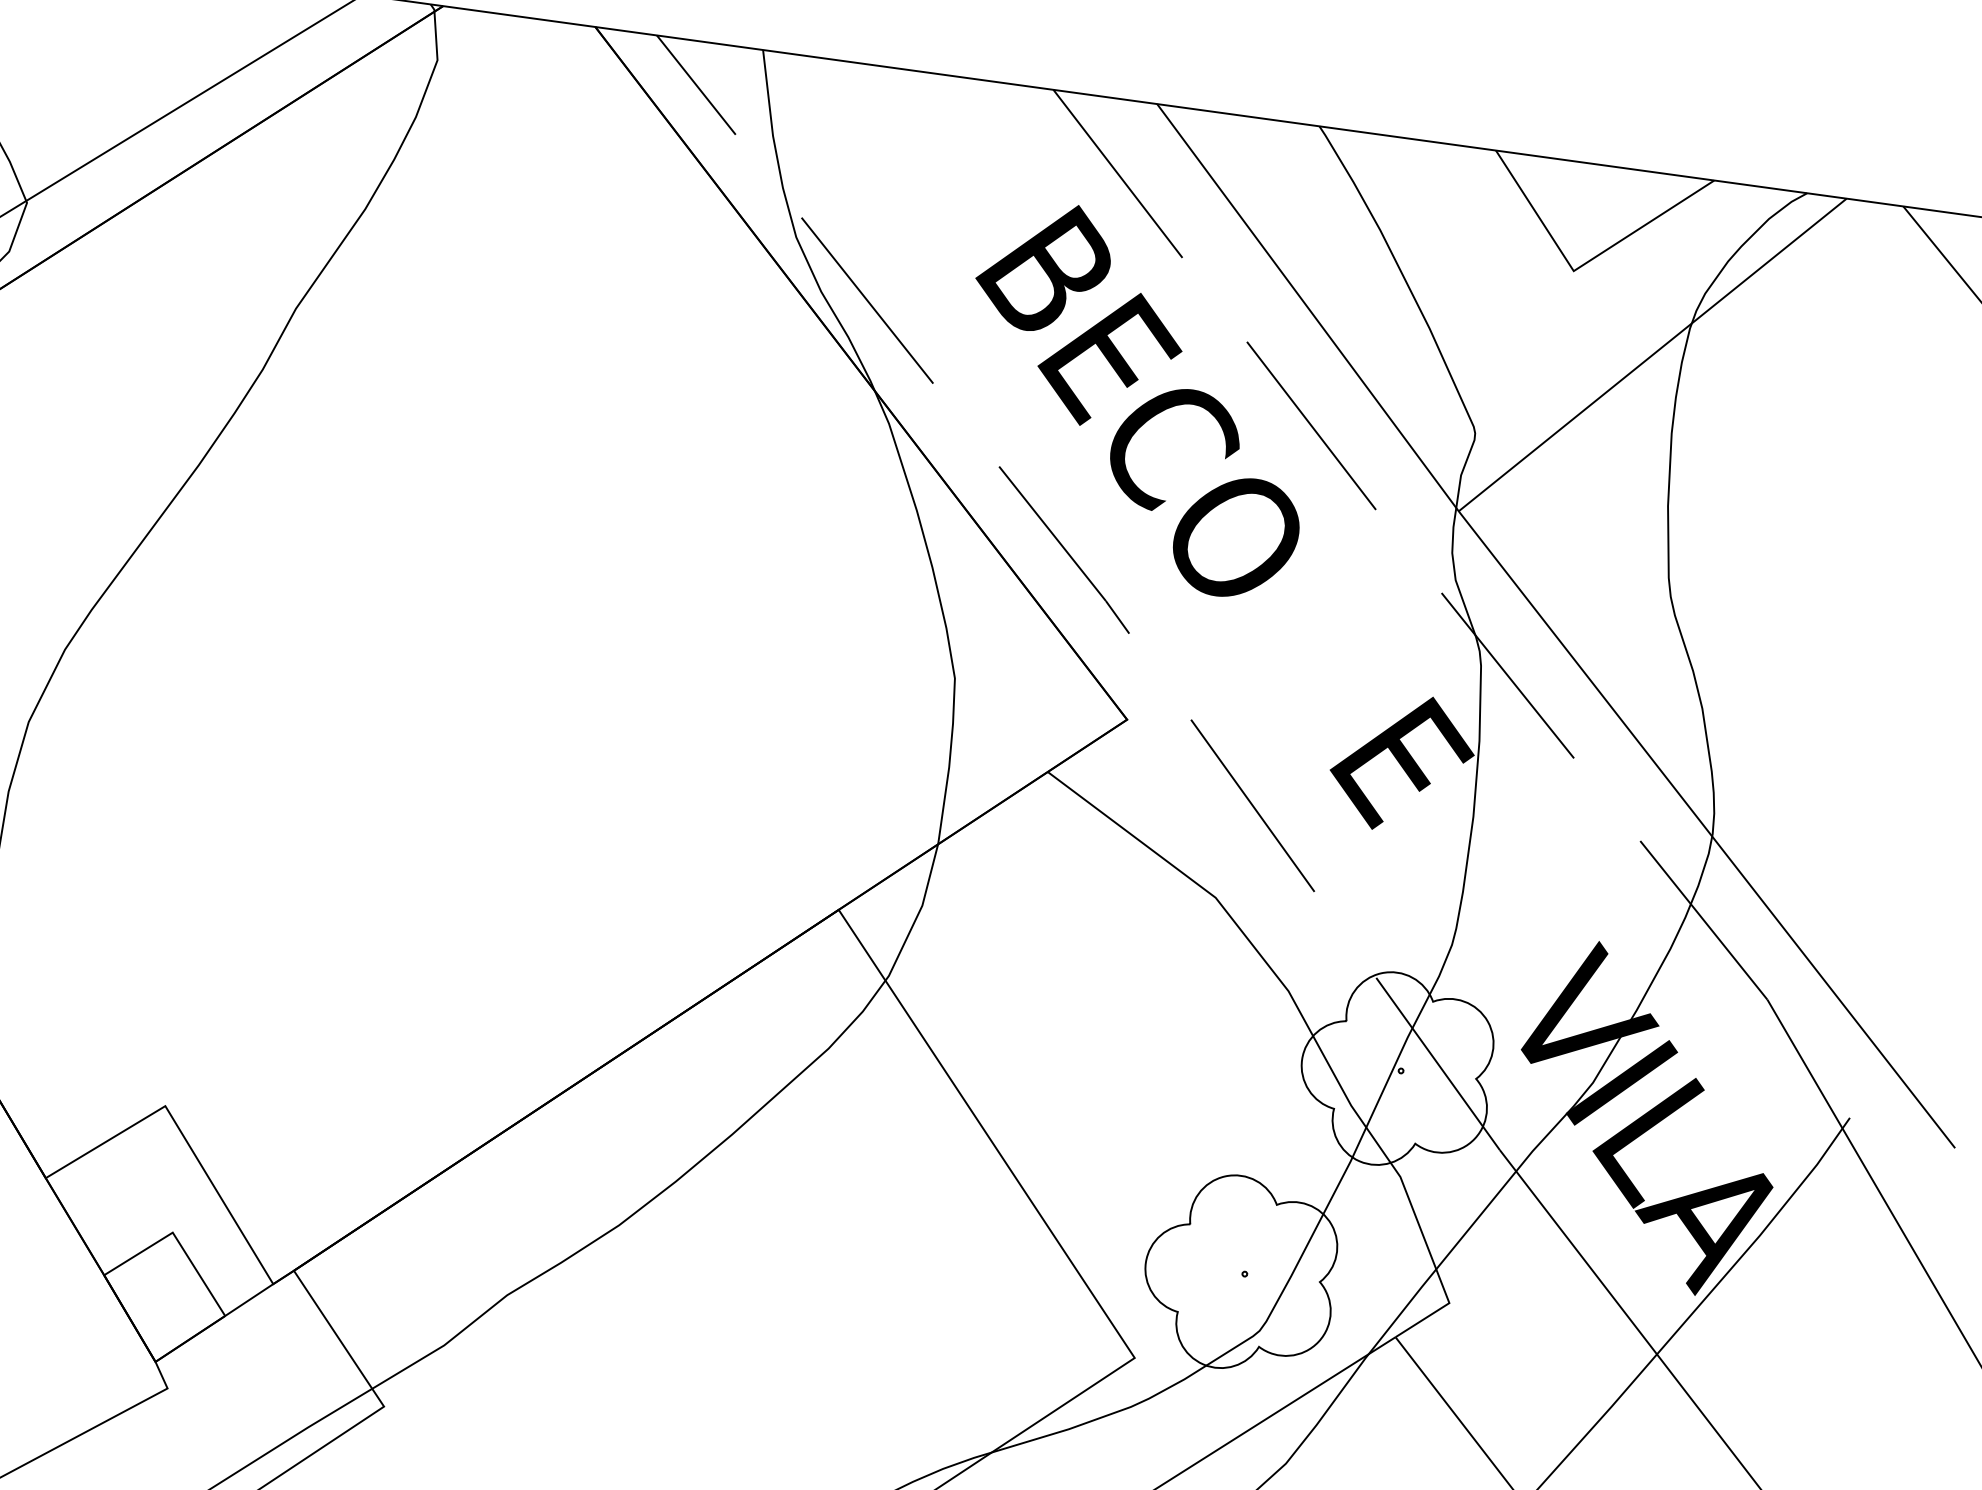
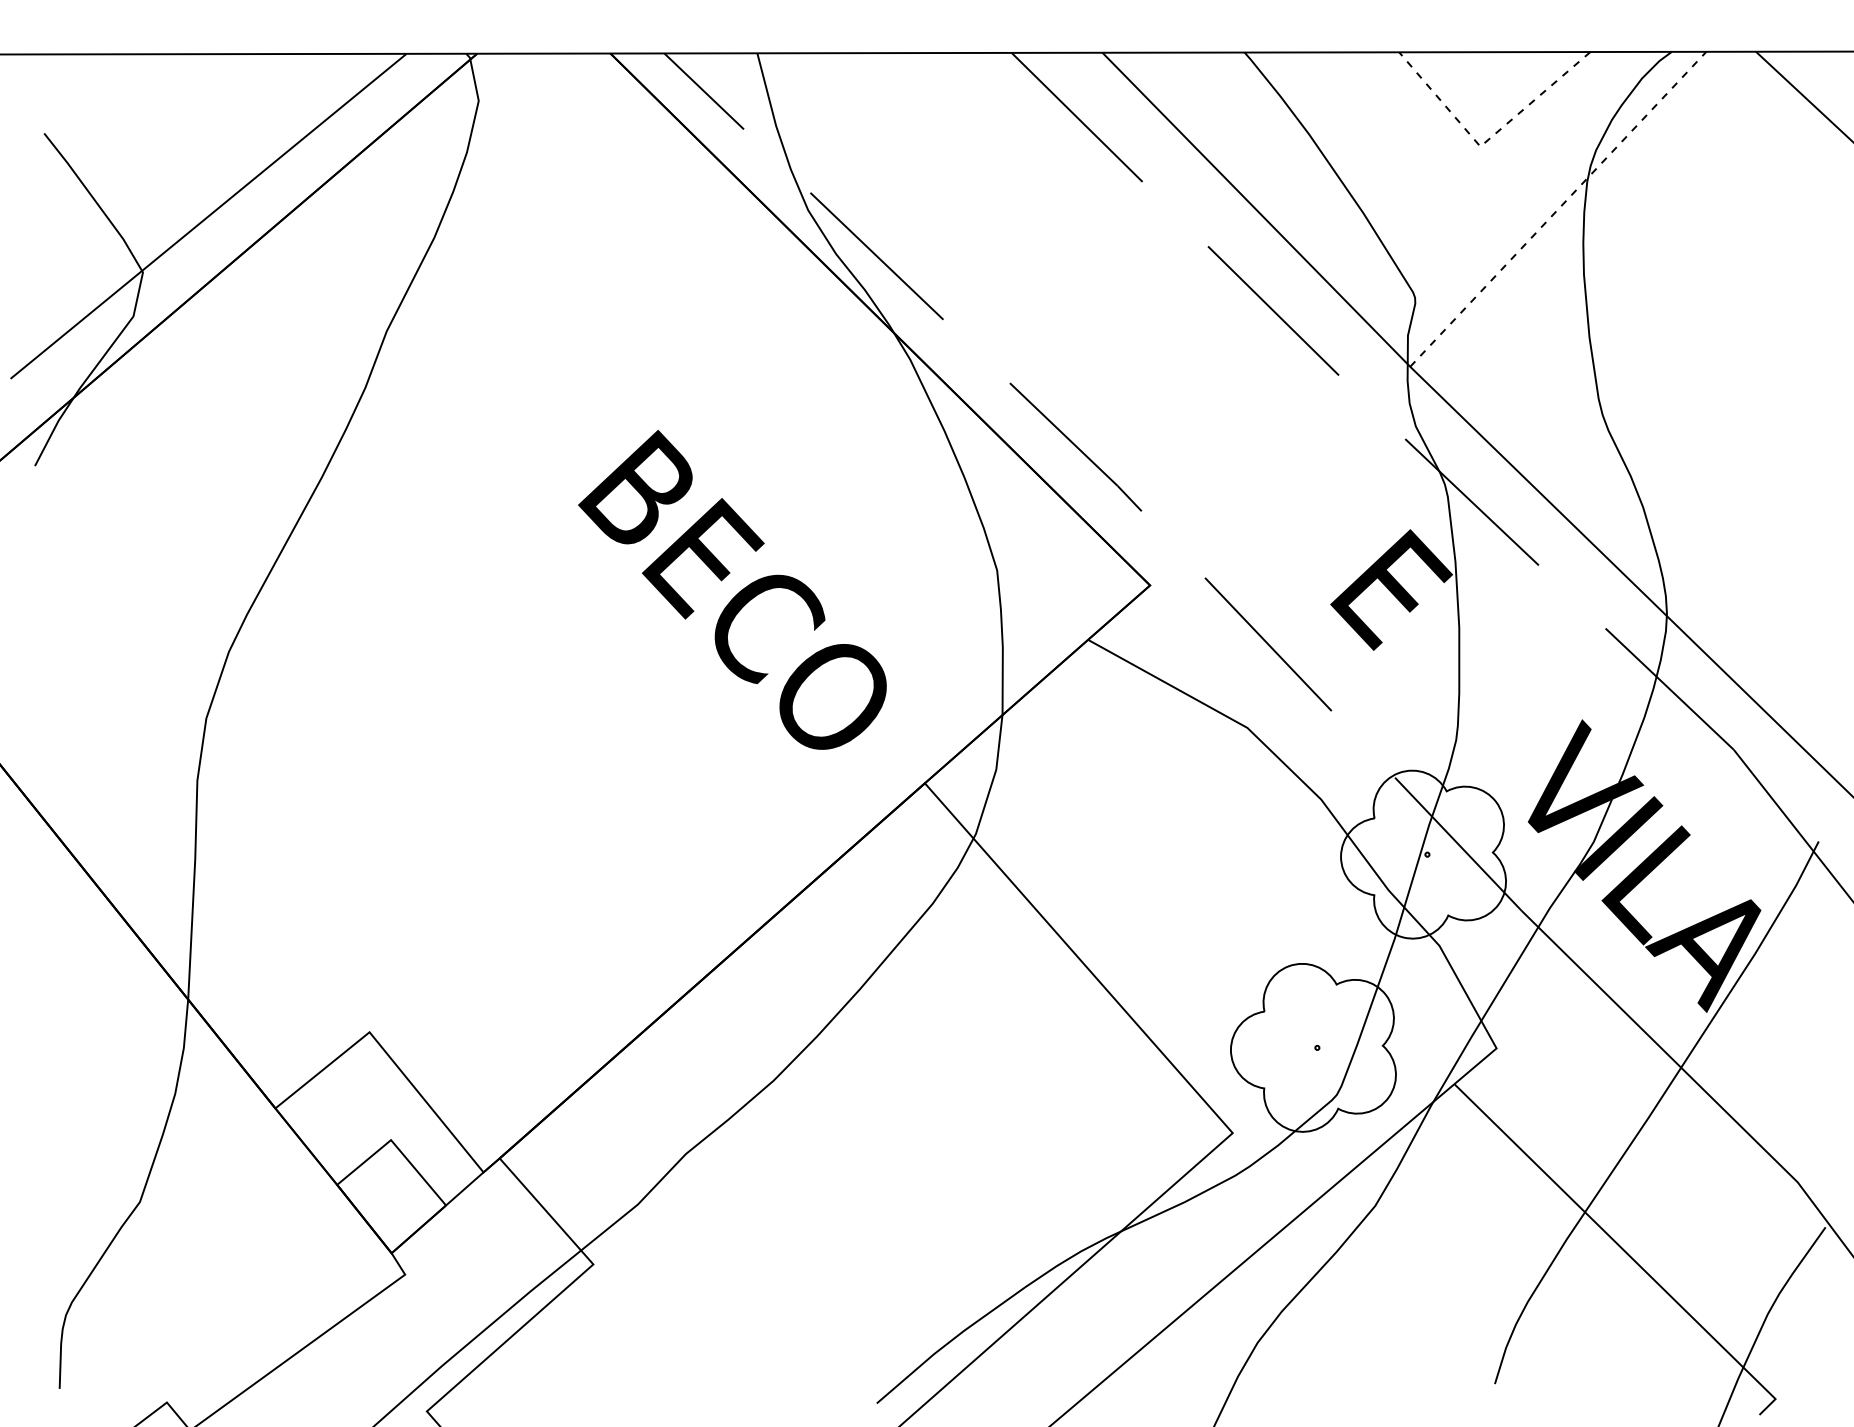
line: (1582, 265) -> (1487, 140), solid -> dashed
line: (1653, 354) -> (1558, 208), solid -> dashed
text: (1138, 399) -> (732, 589), moved

